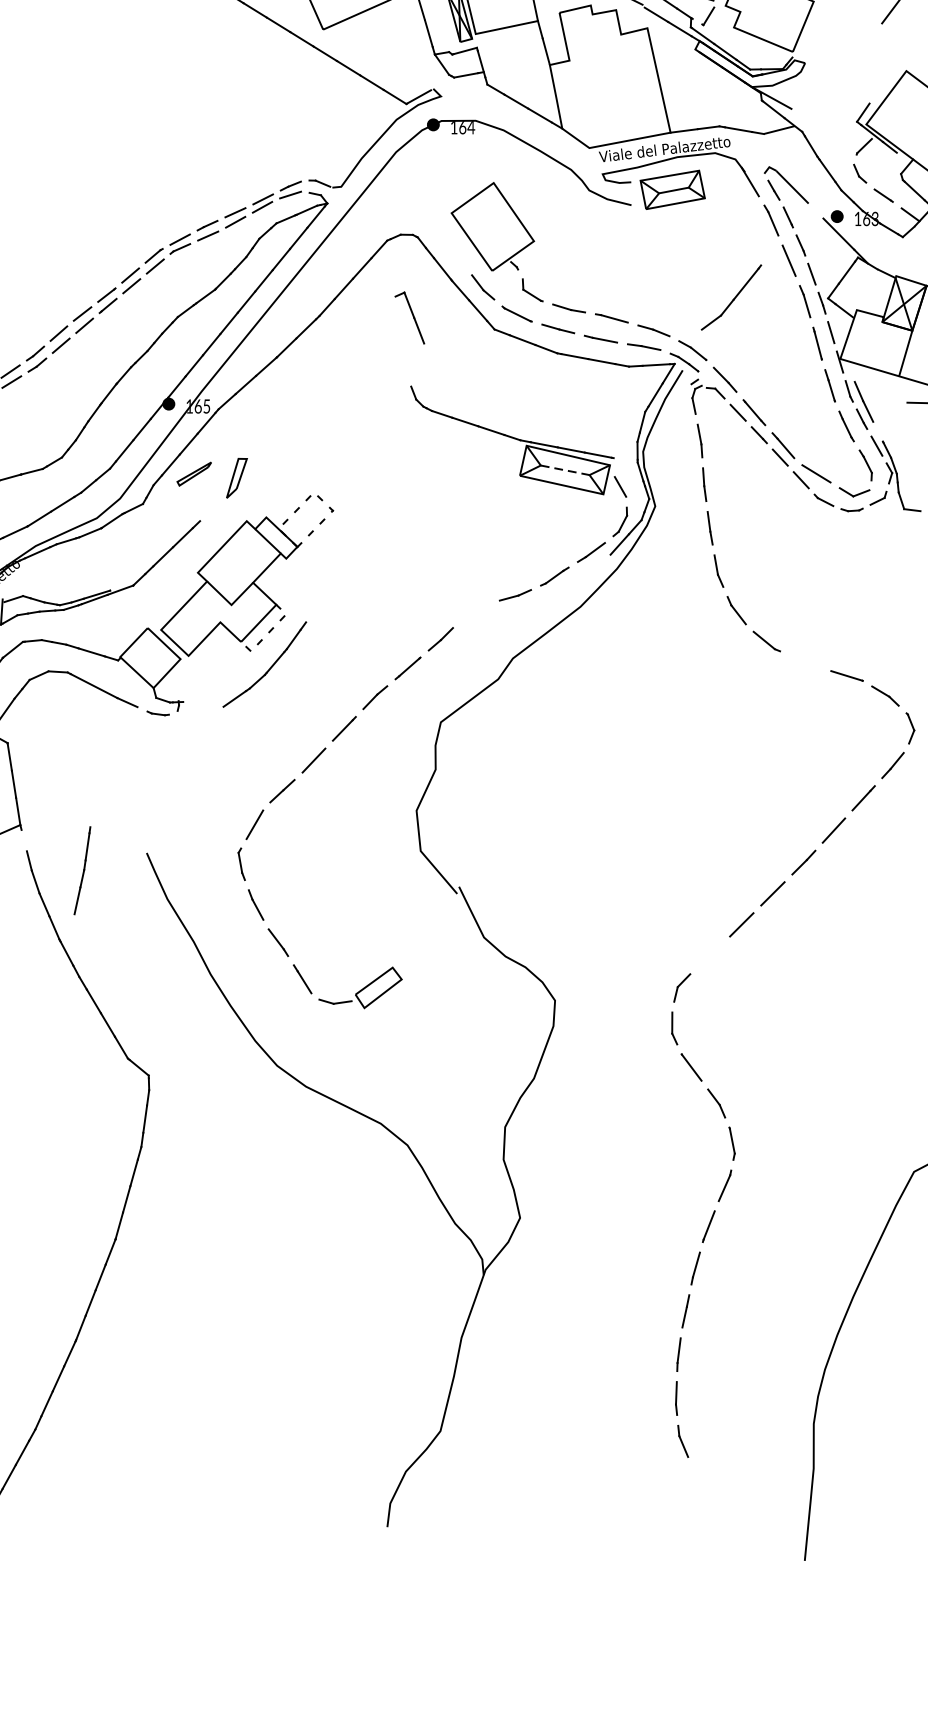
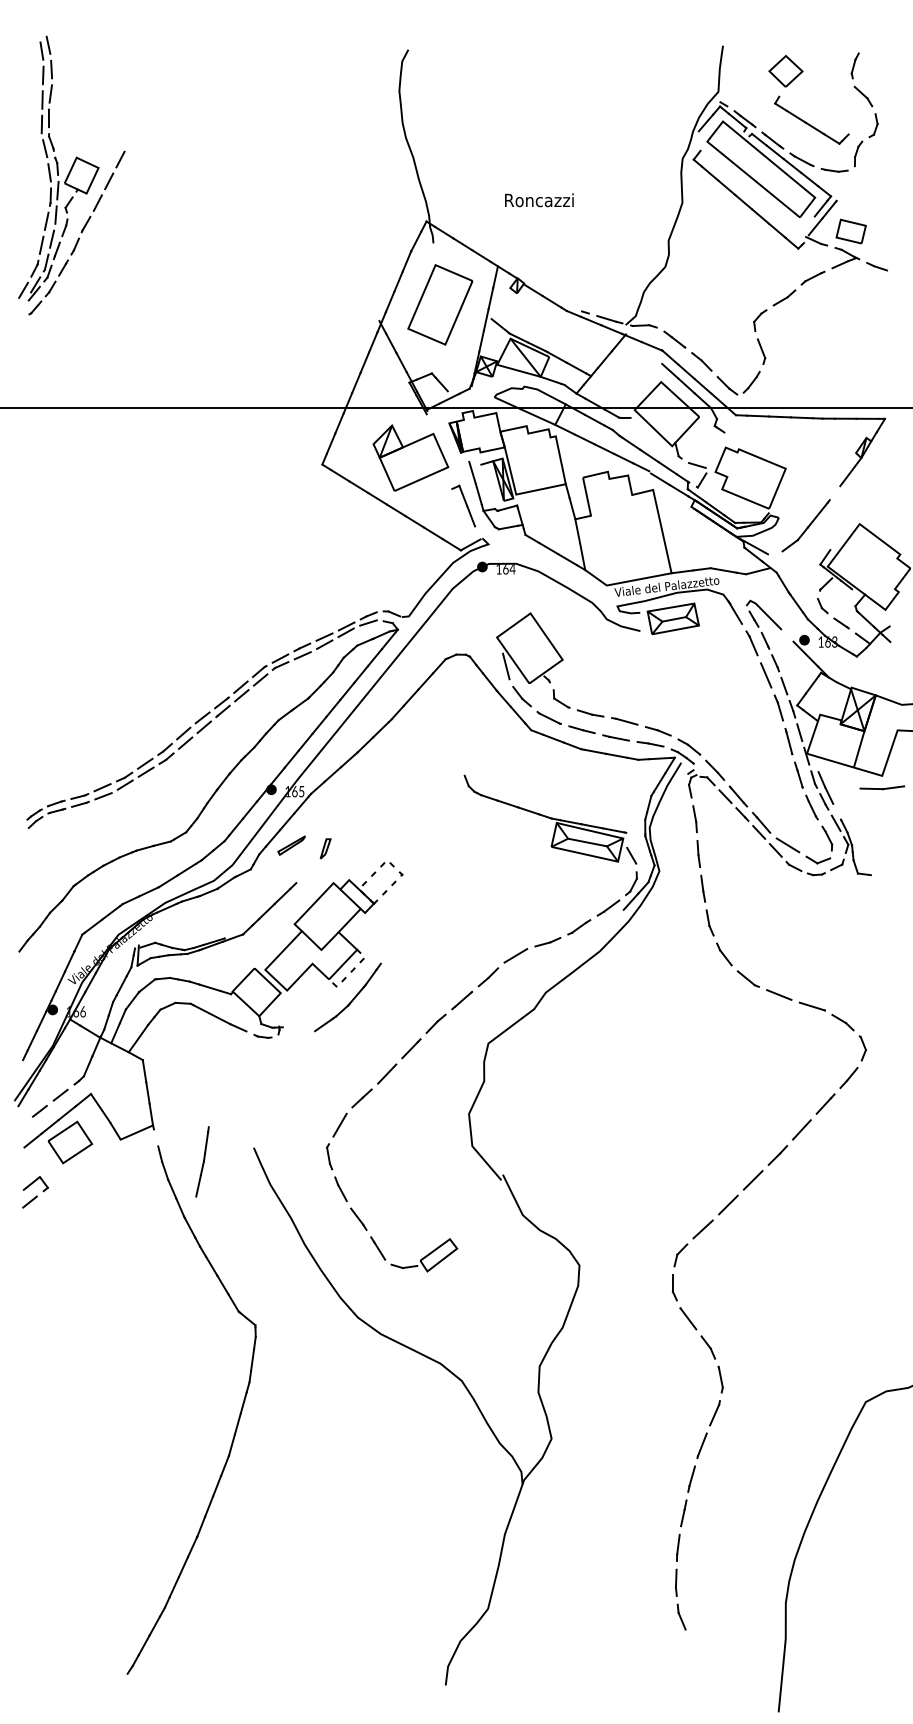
line: (463, 249) -> (506, 666), added
part: (730, 297) -> (805, 525), moved
part: (409, 317) -> (463, 505), moved
line: (565, 470) -> (587, 842), dashed -> solid
part: (236, 477) -> (325, 848), size x0.62
line: (474, 611) -> (515, 955), added
line: (805, 660) -> (779, 994), added
line: (709, 955) -> (702, 1229), added

